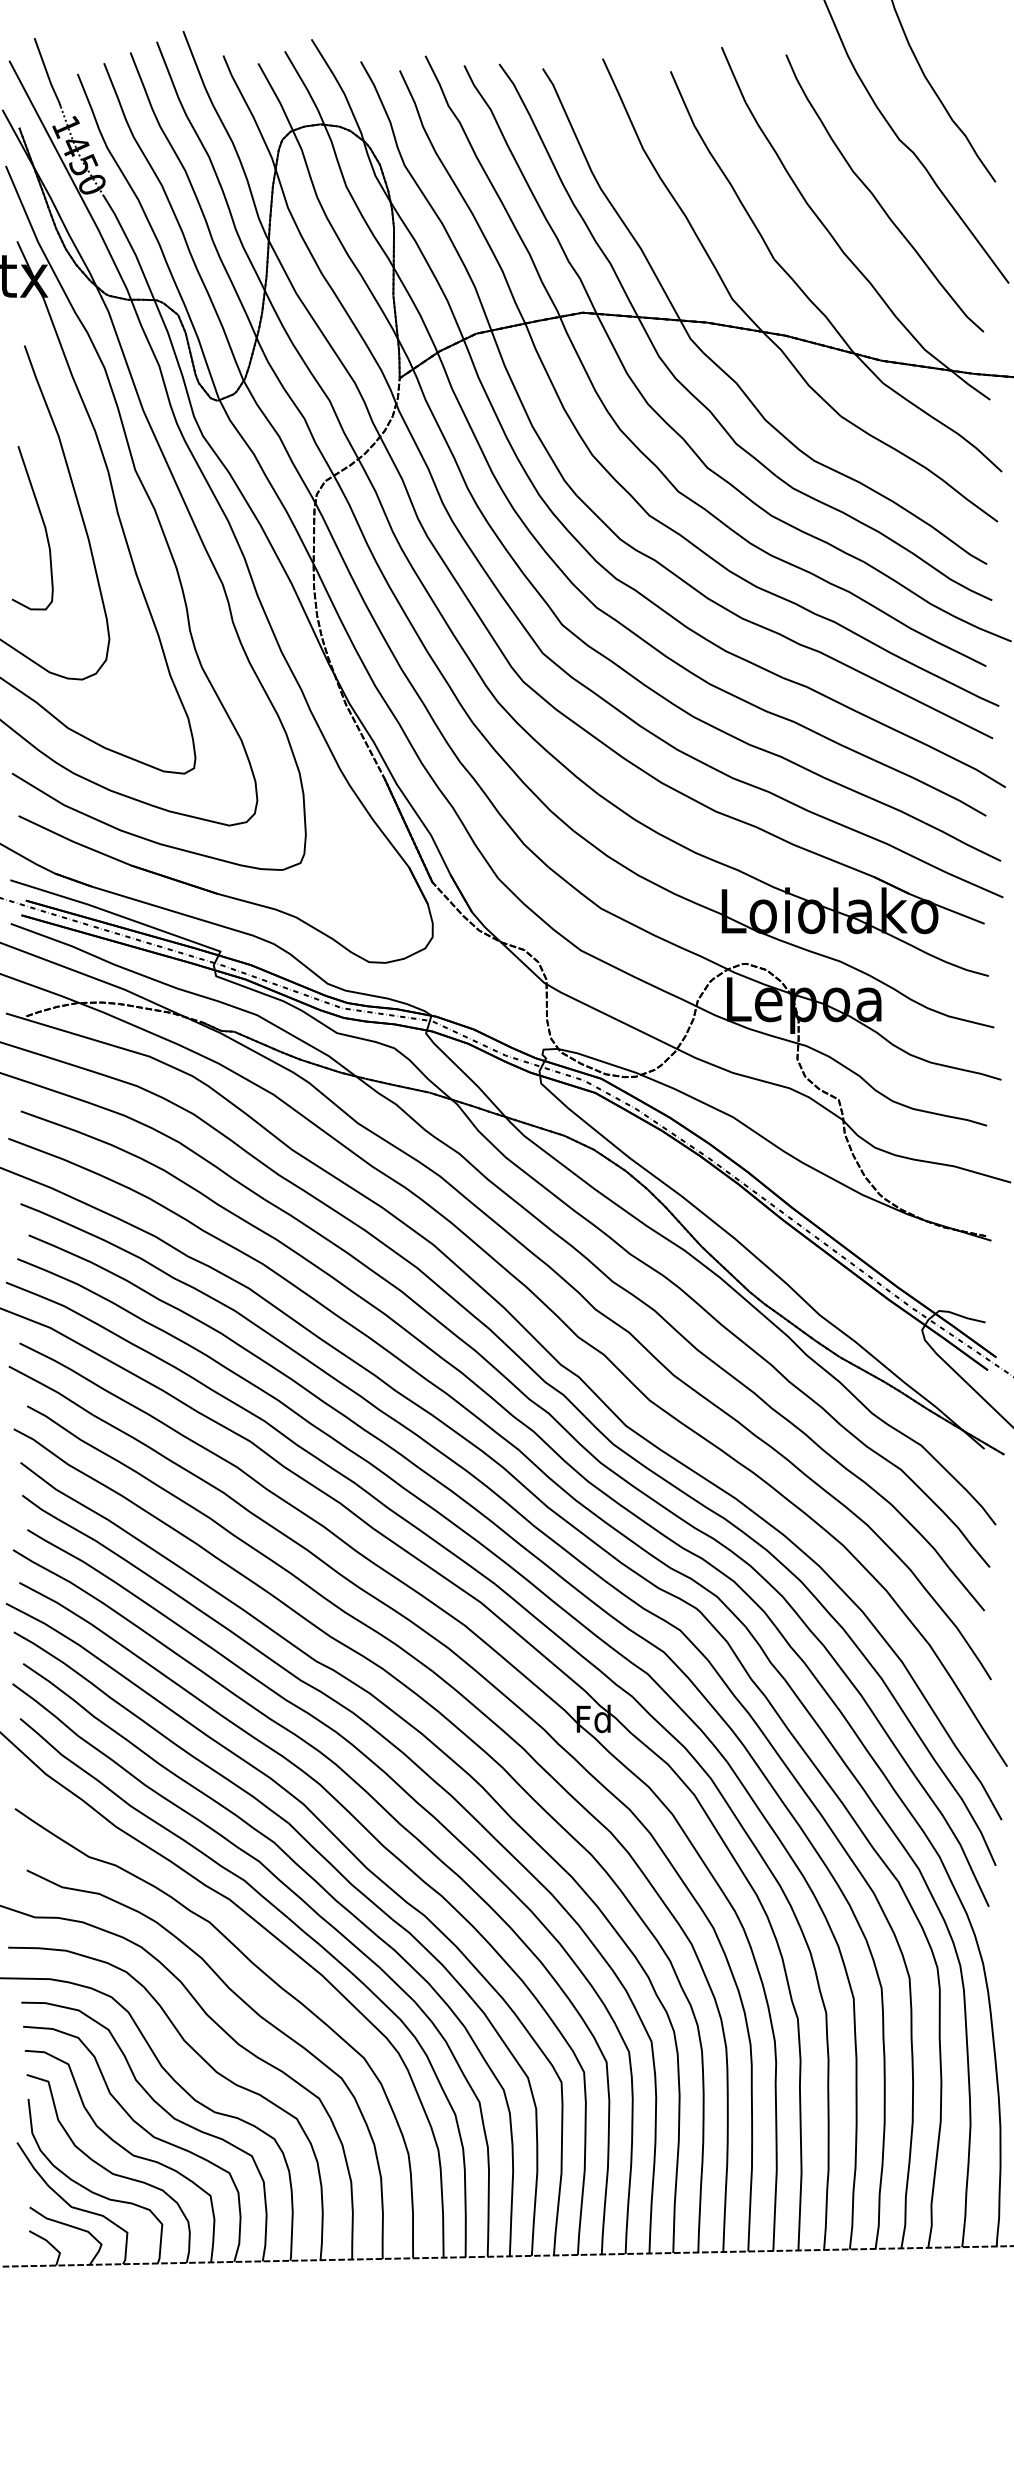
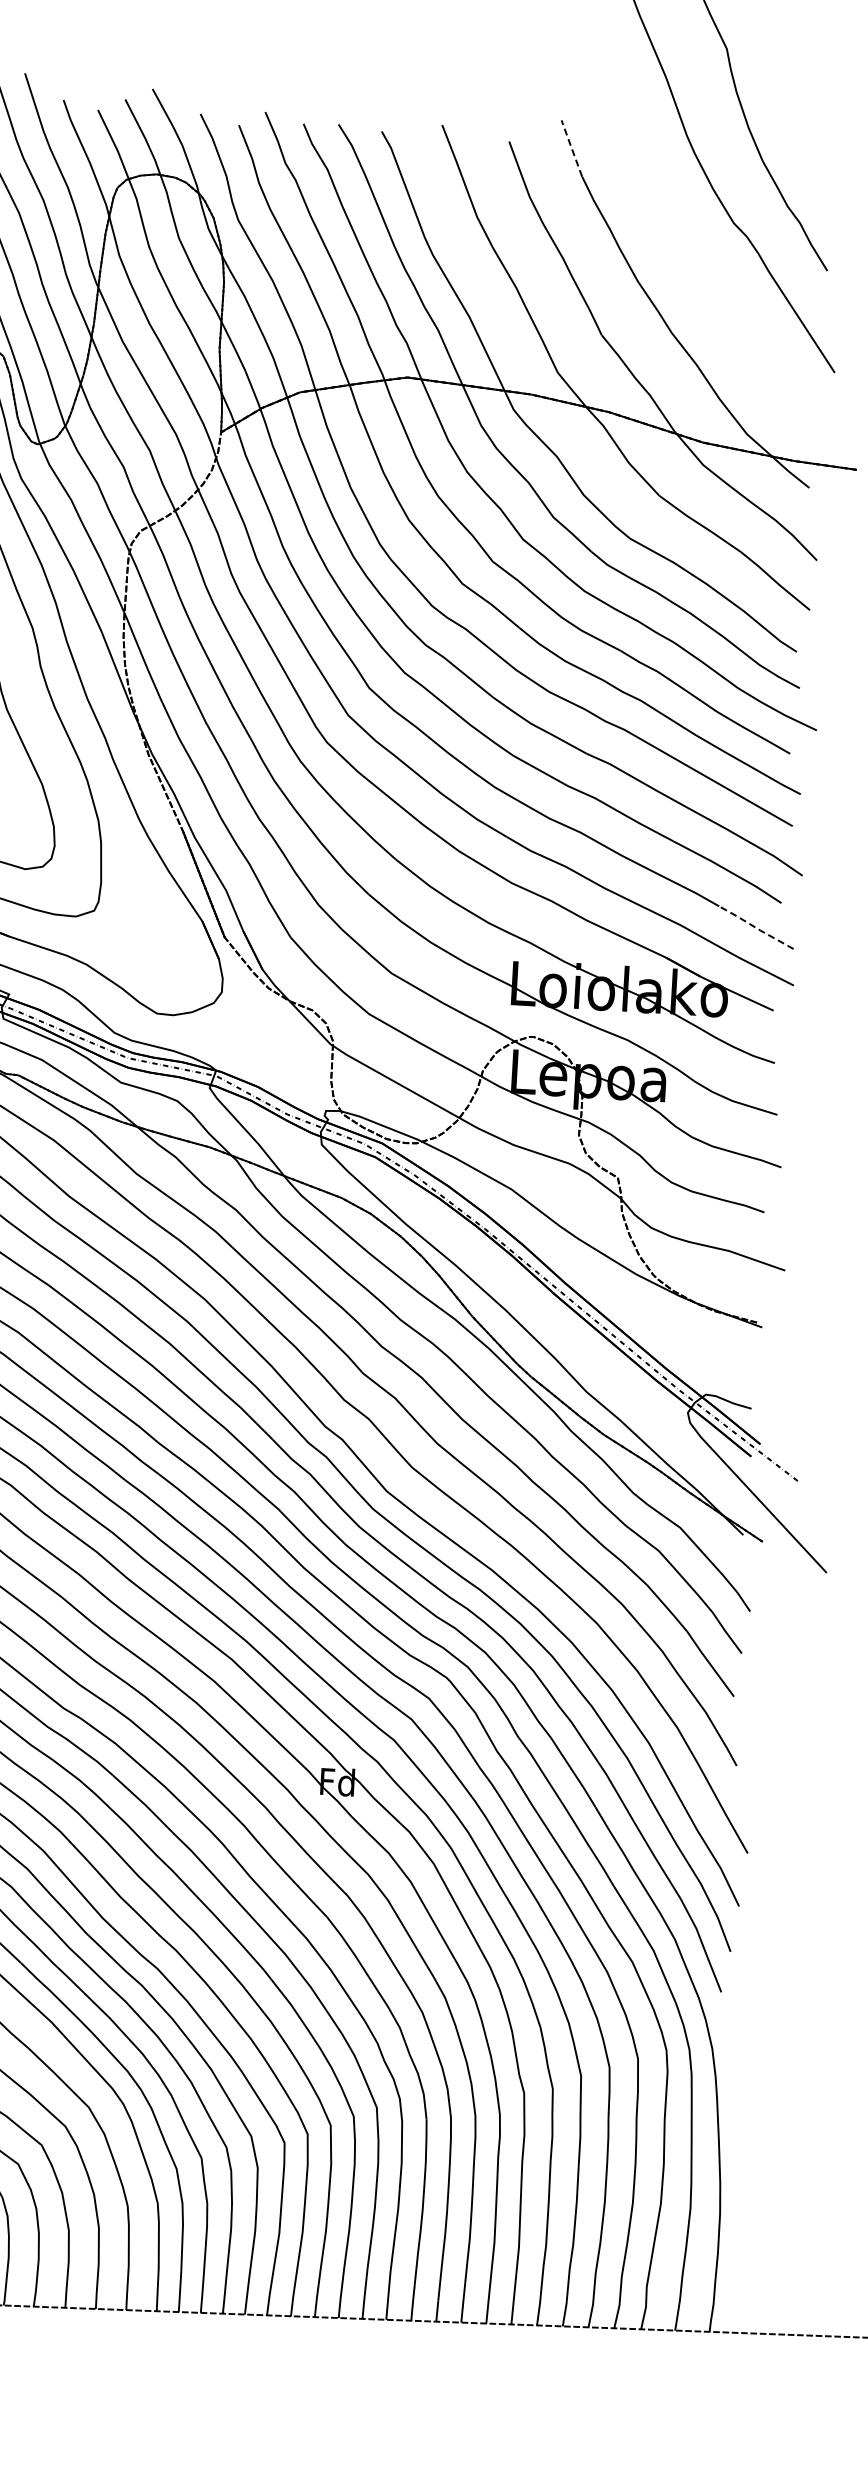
line: (733, 75) -> (571, 149), solid -> dashed
part: (877, 199) -> (708, 281), removed
line: (962, 842) -> (756, 928), solid -> dashed

